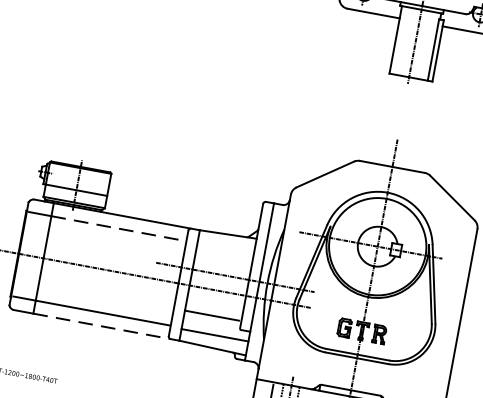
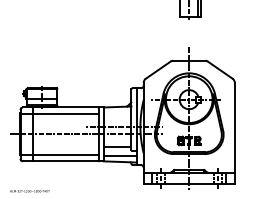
line: (118, 228) -> (65, 113), dashed -> solid
line: (106, 327) -> (68, 161), dashed -> solid

